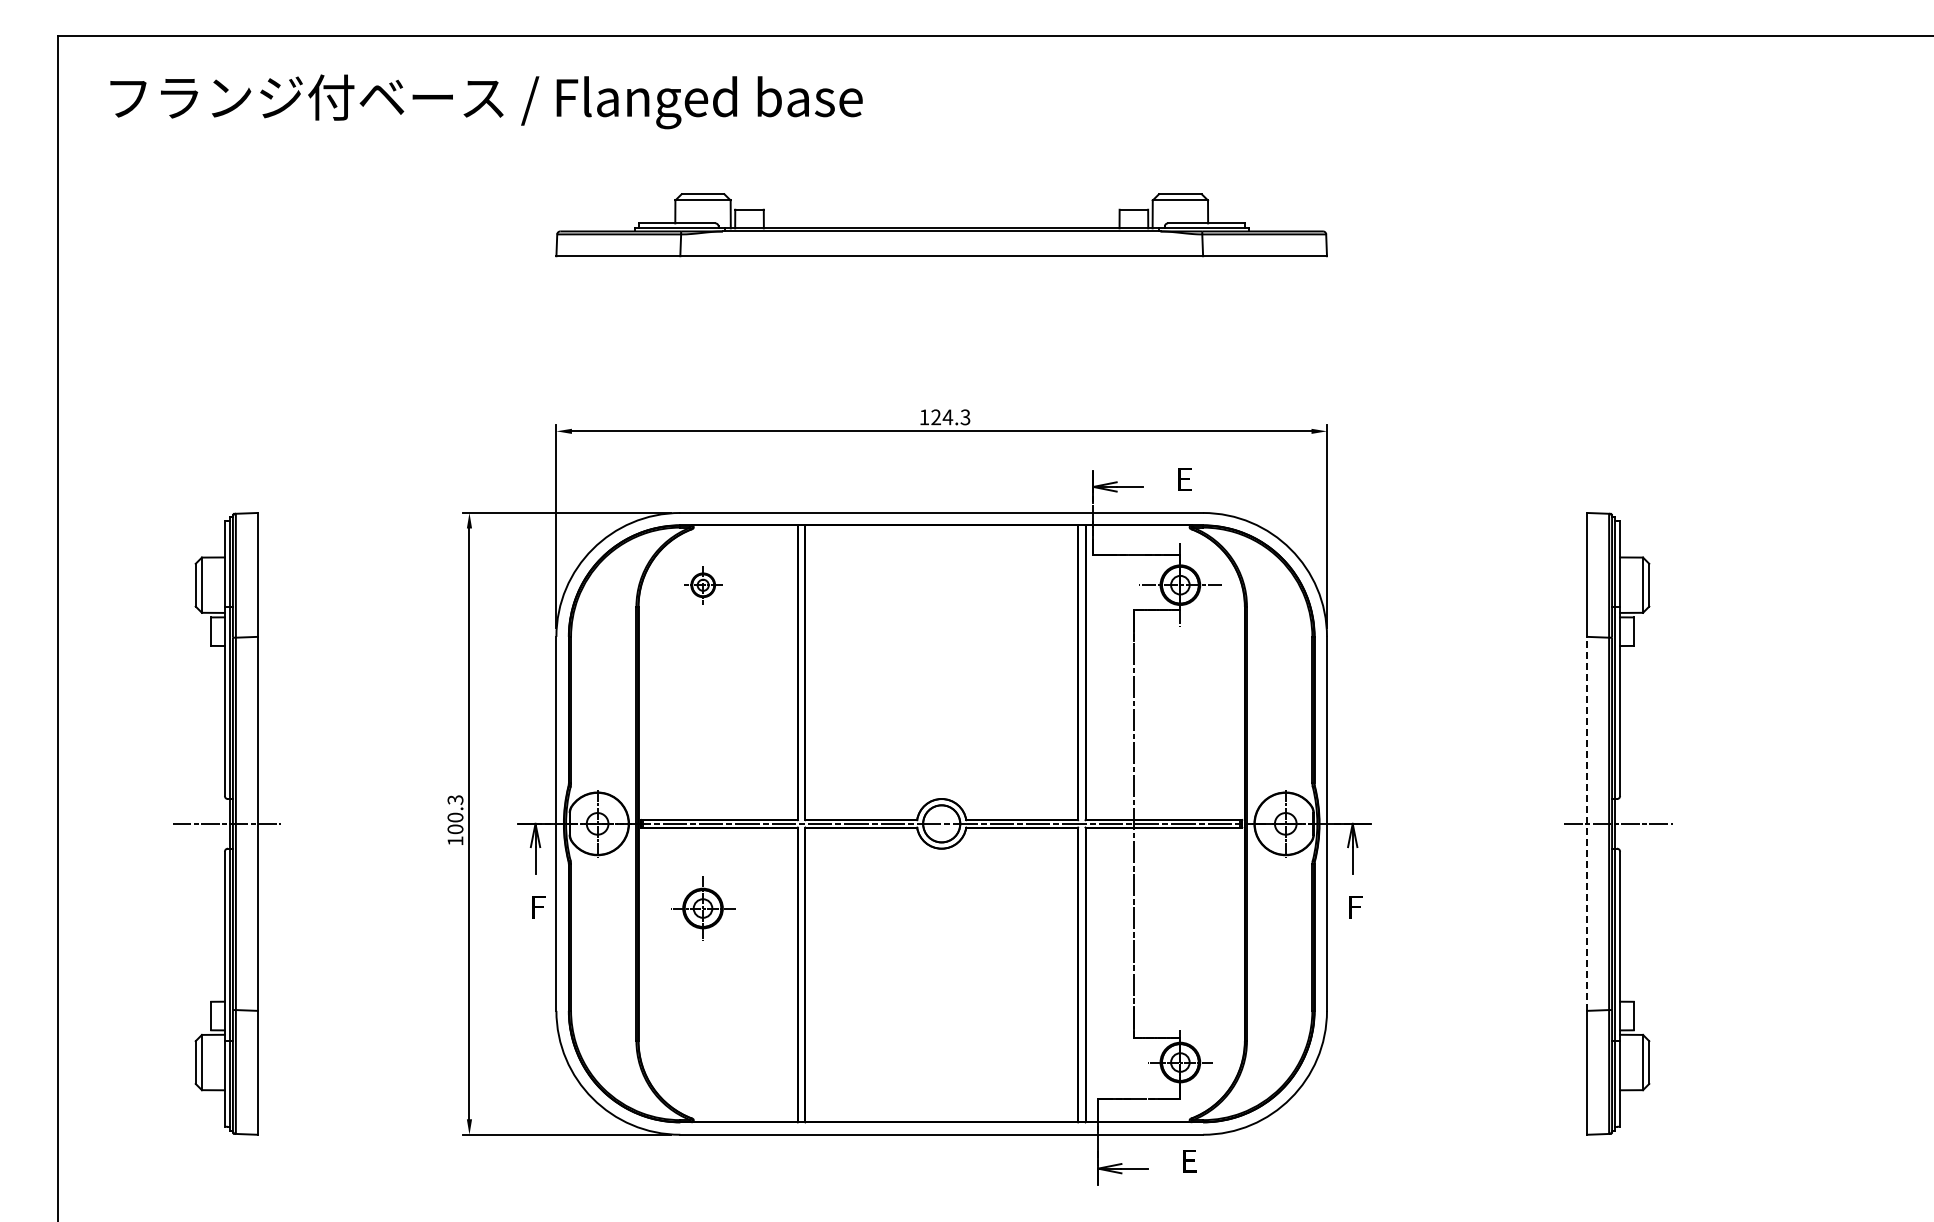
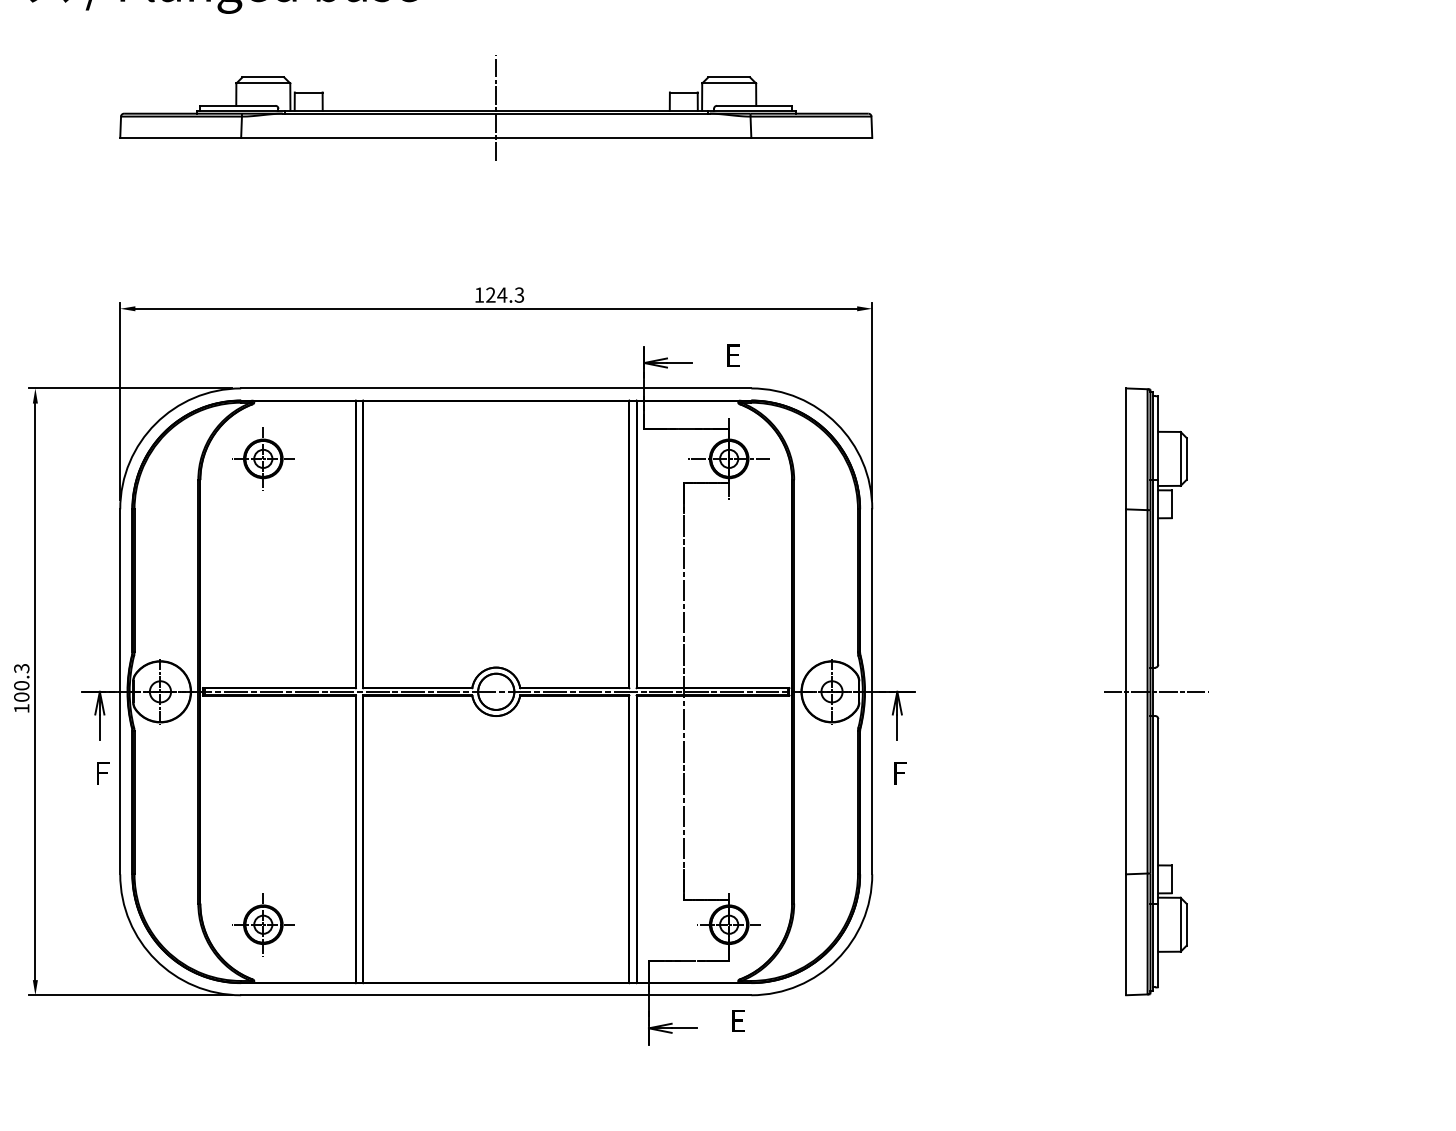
line: (941, 225) -> (496, 107), added
part: (703, 585) -> (263, 459), size x1.67
line: (1587, 823) -> (1126, 691), dashed -> solid
part: (703, 908) -> (263, 924), moved

